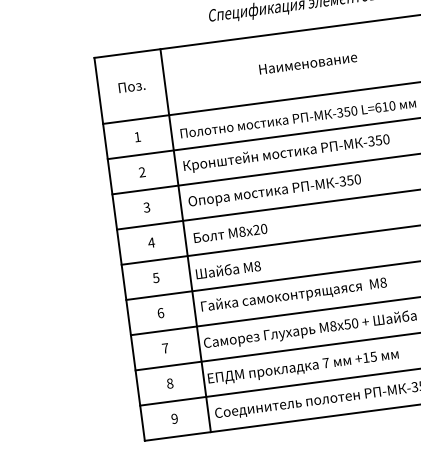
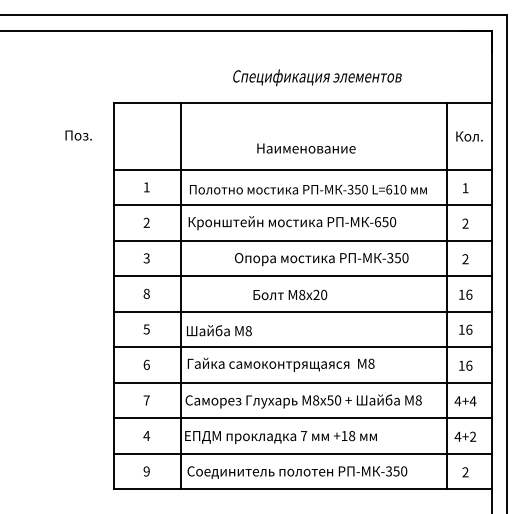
text: (308, 63) -> (306, 148), moved
text: (131, 86) -> (78, 135), moved
text: (371, 141) -> (377, 222), -350 -> -650
text: (274, 191) -> (321, 259), moved
text: (230, 232) -> (290, 294), moved
text: (151, 242) -> (146, 293), 4 -> 8
text: (374, 356) -> (352, 435), +15 -> +18
text: (169, 383) -> (146, 435), 8 -> 4

